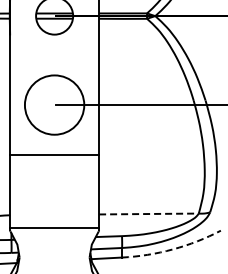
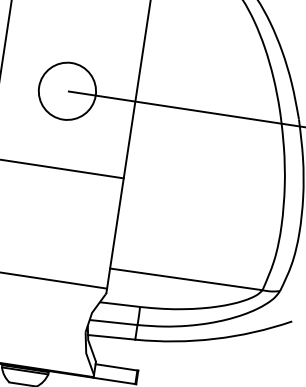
circle: (54, 104) -> (67, 90), size x0.62
line: (148, 214) -> (185, 280), dashed -> solid
arc: (172, 249) -> (214, 338), dashed -> solid

